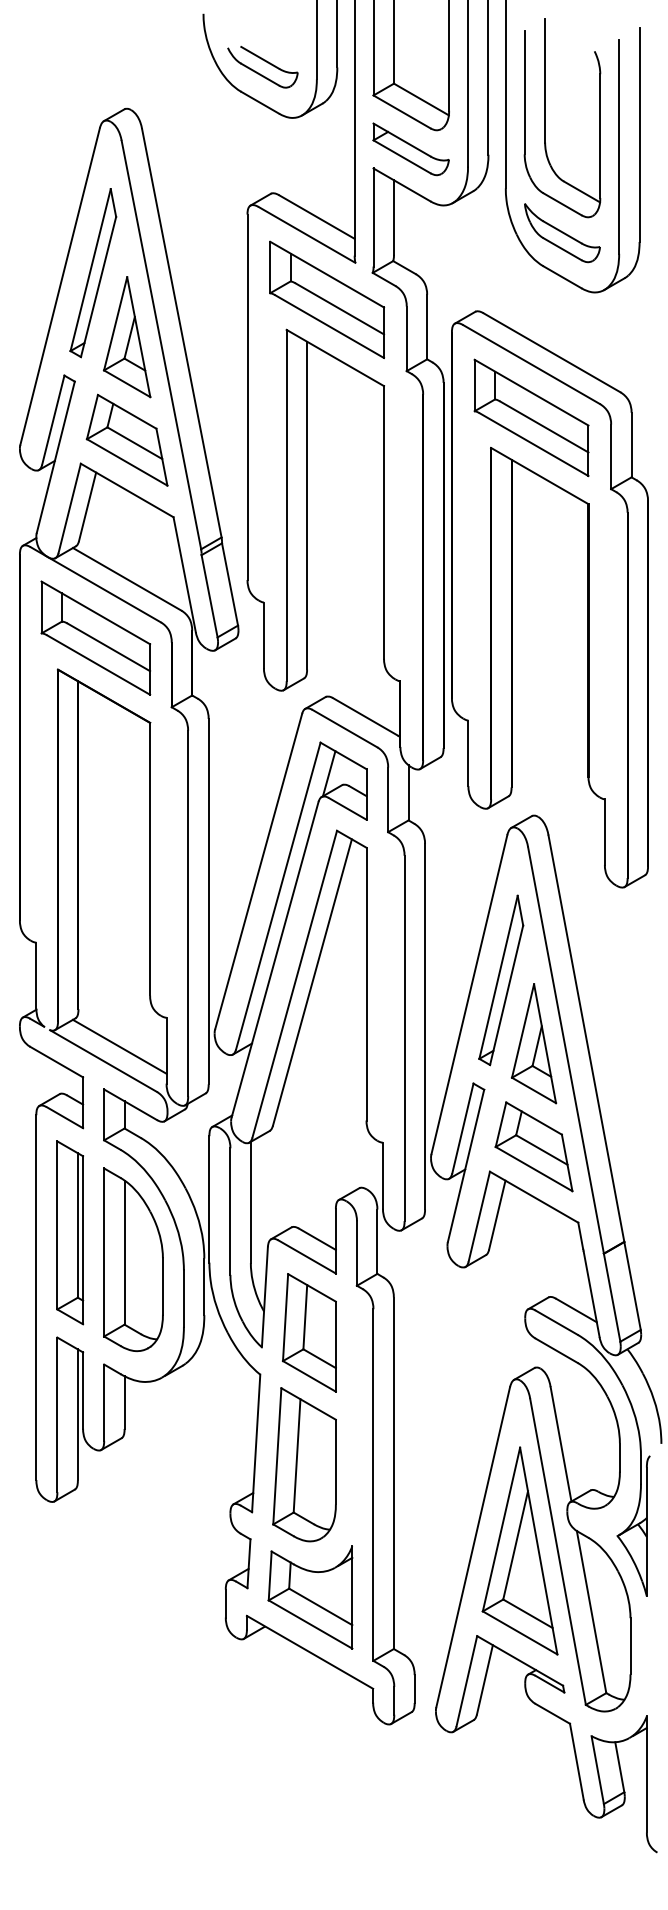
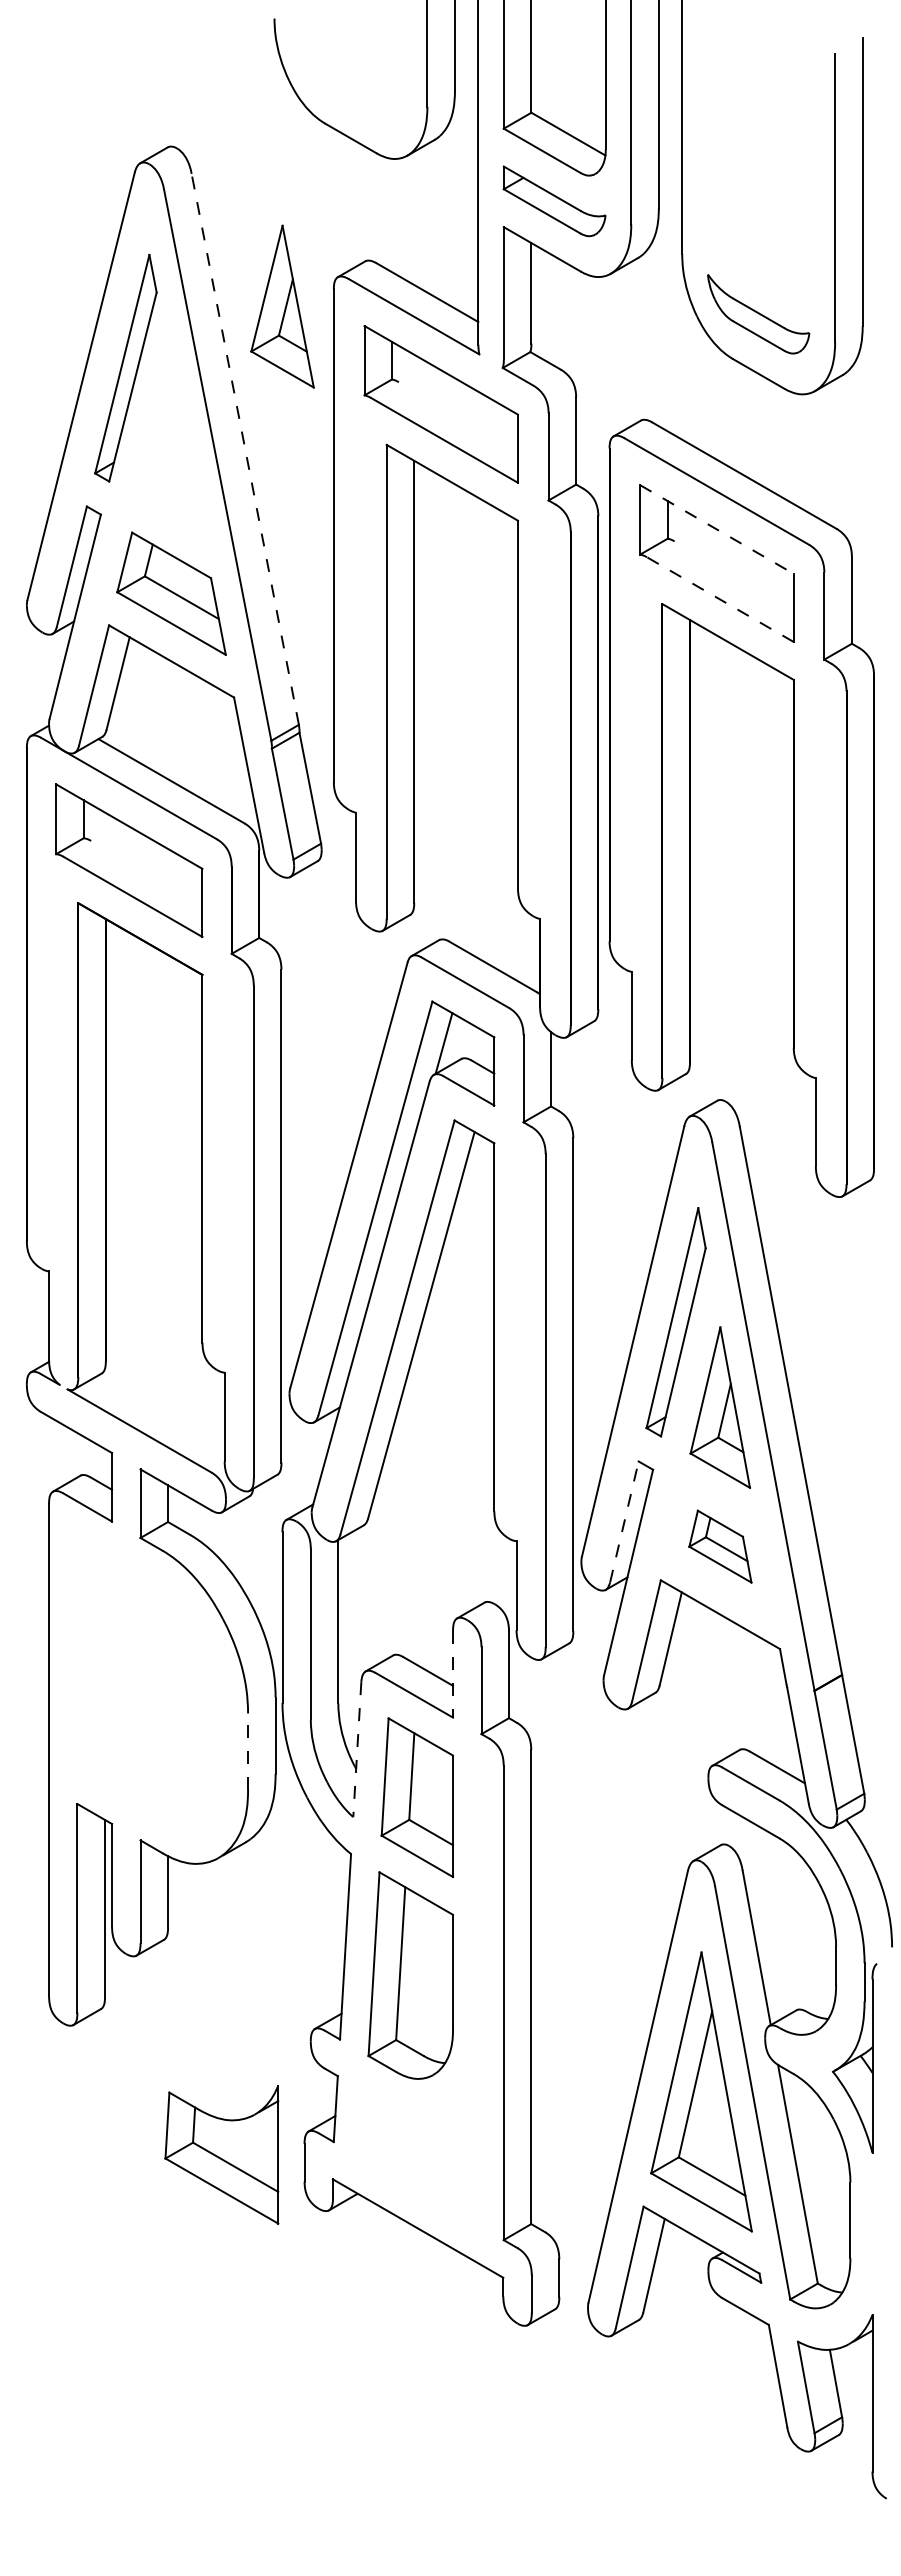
part: (265, 61) -> (358, 83), removed
part: (545, 117) -> (735, 158), removed
line: (339, 308) -> (457, 416), removed
line: (182, 333) -> (245, 449), solid -> dashed
part: (127, 337) -> (282, 306), moved
line: (531, 392) -> (716, 529), solid -> dashed
line: (543, 426) -> (733, 575), removed
line: (534, 444) -> (720, 599), solid -> dashed
line: (108, 646) -> (146, 872), removed
line: (119, 1046) -> (161, 1411), removed
line: (463, 1128) -> (624, 1521), solid -> dashed
part: (534, 1146) -> (720, 1546), size x0.6
part: (70, 1232) -> (94, 1662), removed
line: (336, 1241) -> (453, 1674), solid -> dashed
part: (133, 1259) -> (179, 1698), removed
line: (265, 1297) -> (357, 1749), solid -> dashed
line: (184, 1298) -> (248, 1751), solid -> dashed
part: (310, 1597) -> (221, 2154), moved

